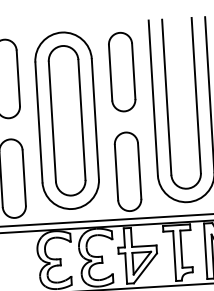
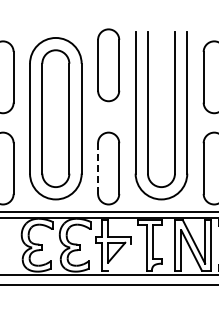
part: (122, 72) -> (108, 65), moved
line: (116, 172) -> (98, 168), solid -> dashed
line: (144, 268) -> (118, 257), removed

